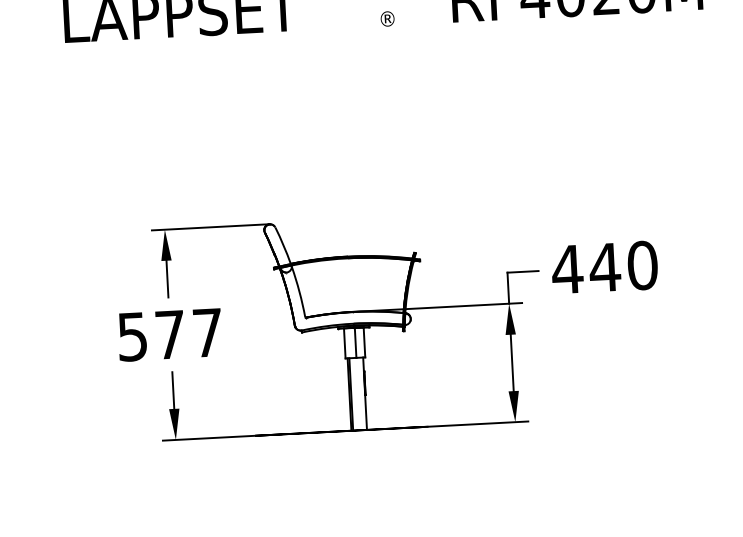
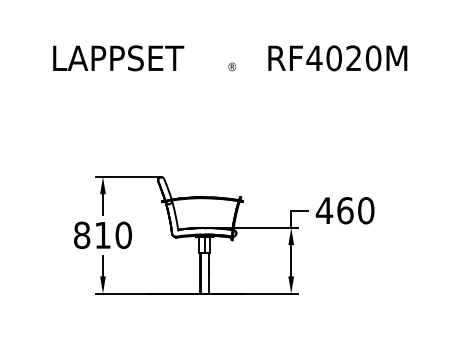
text: (603, 267) -> (344, 210), 440 -> 460
text: (169, 335) -> (102, 235), 577 -> 810

